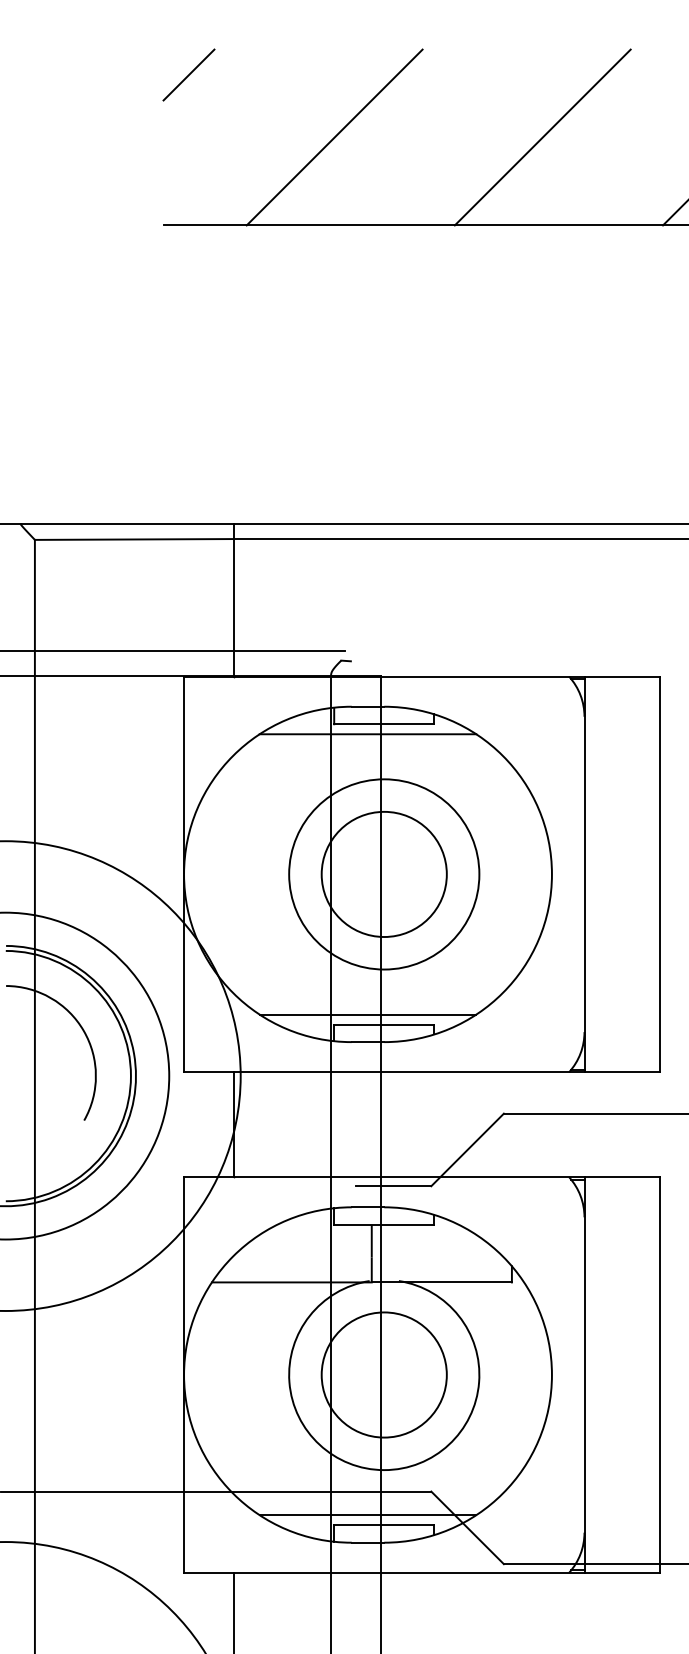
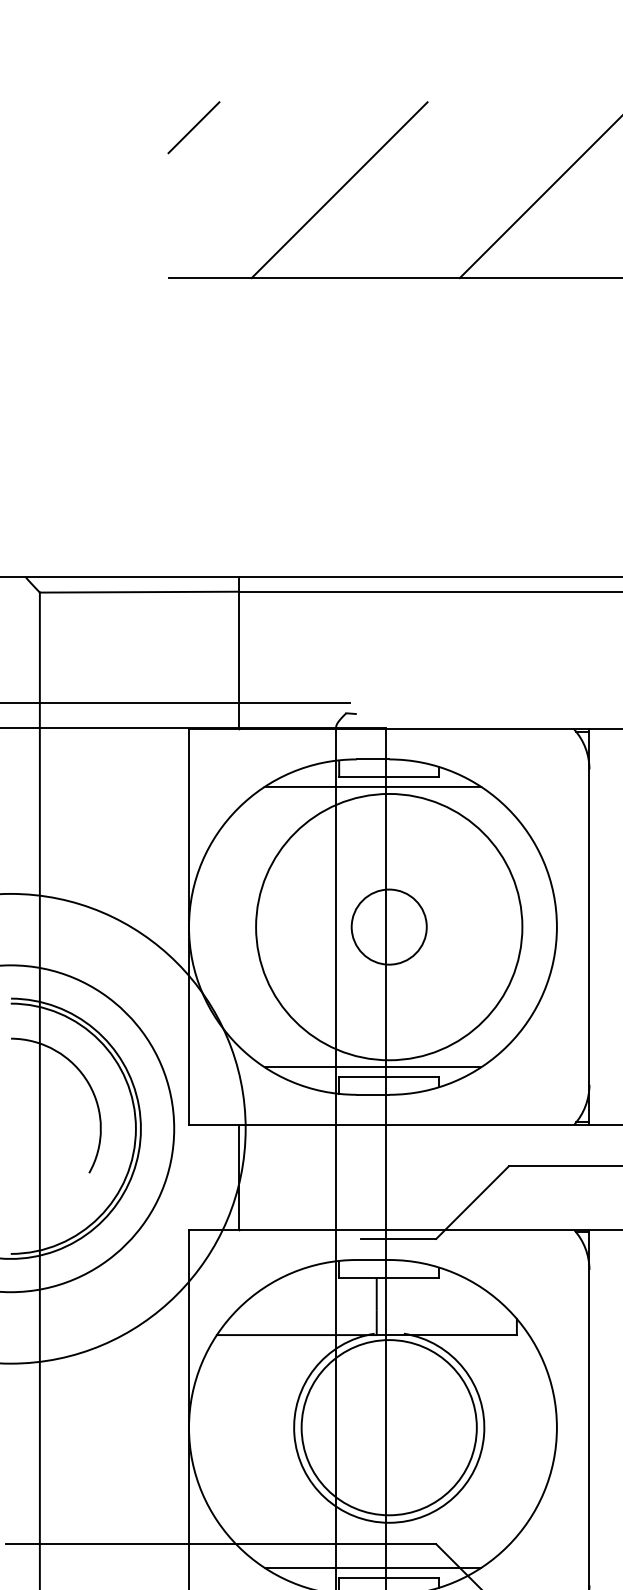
circle: (383, 874) -> (388, 927), size x0.6
circle: (384, 874) -> (389, 927), size x1.4
circle: (383, 1374) -> (388, 1427), size x1.4

